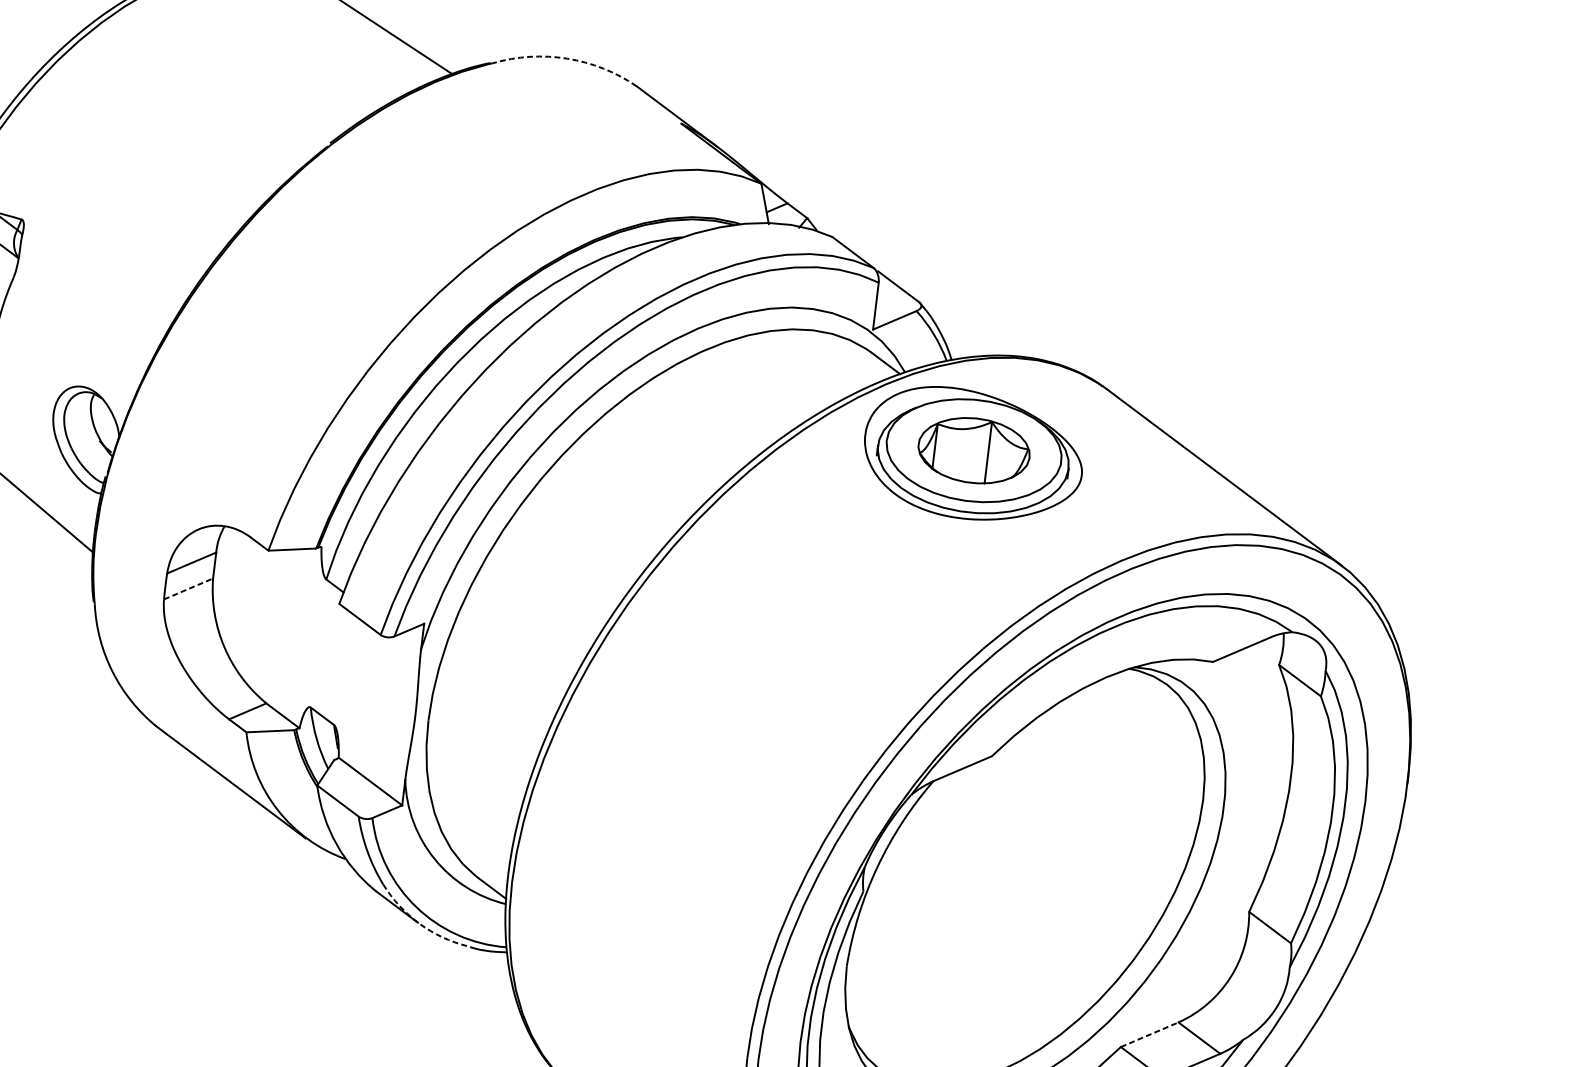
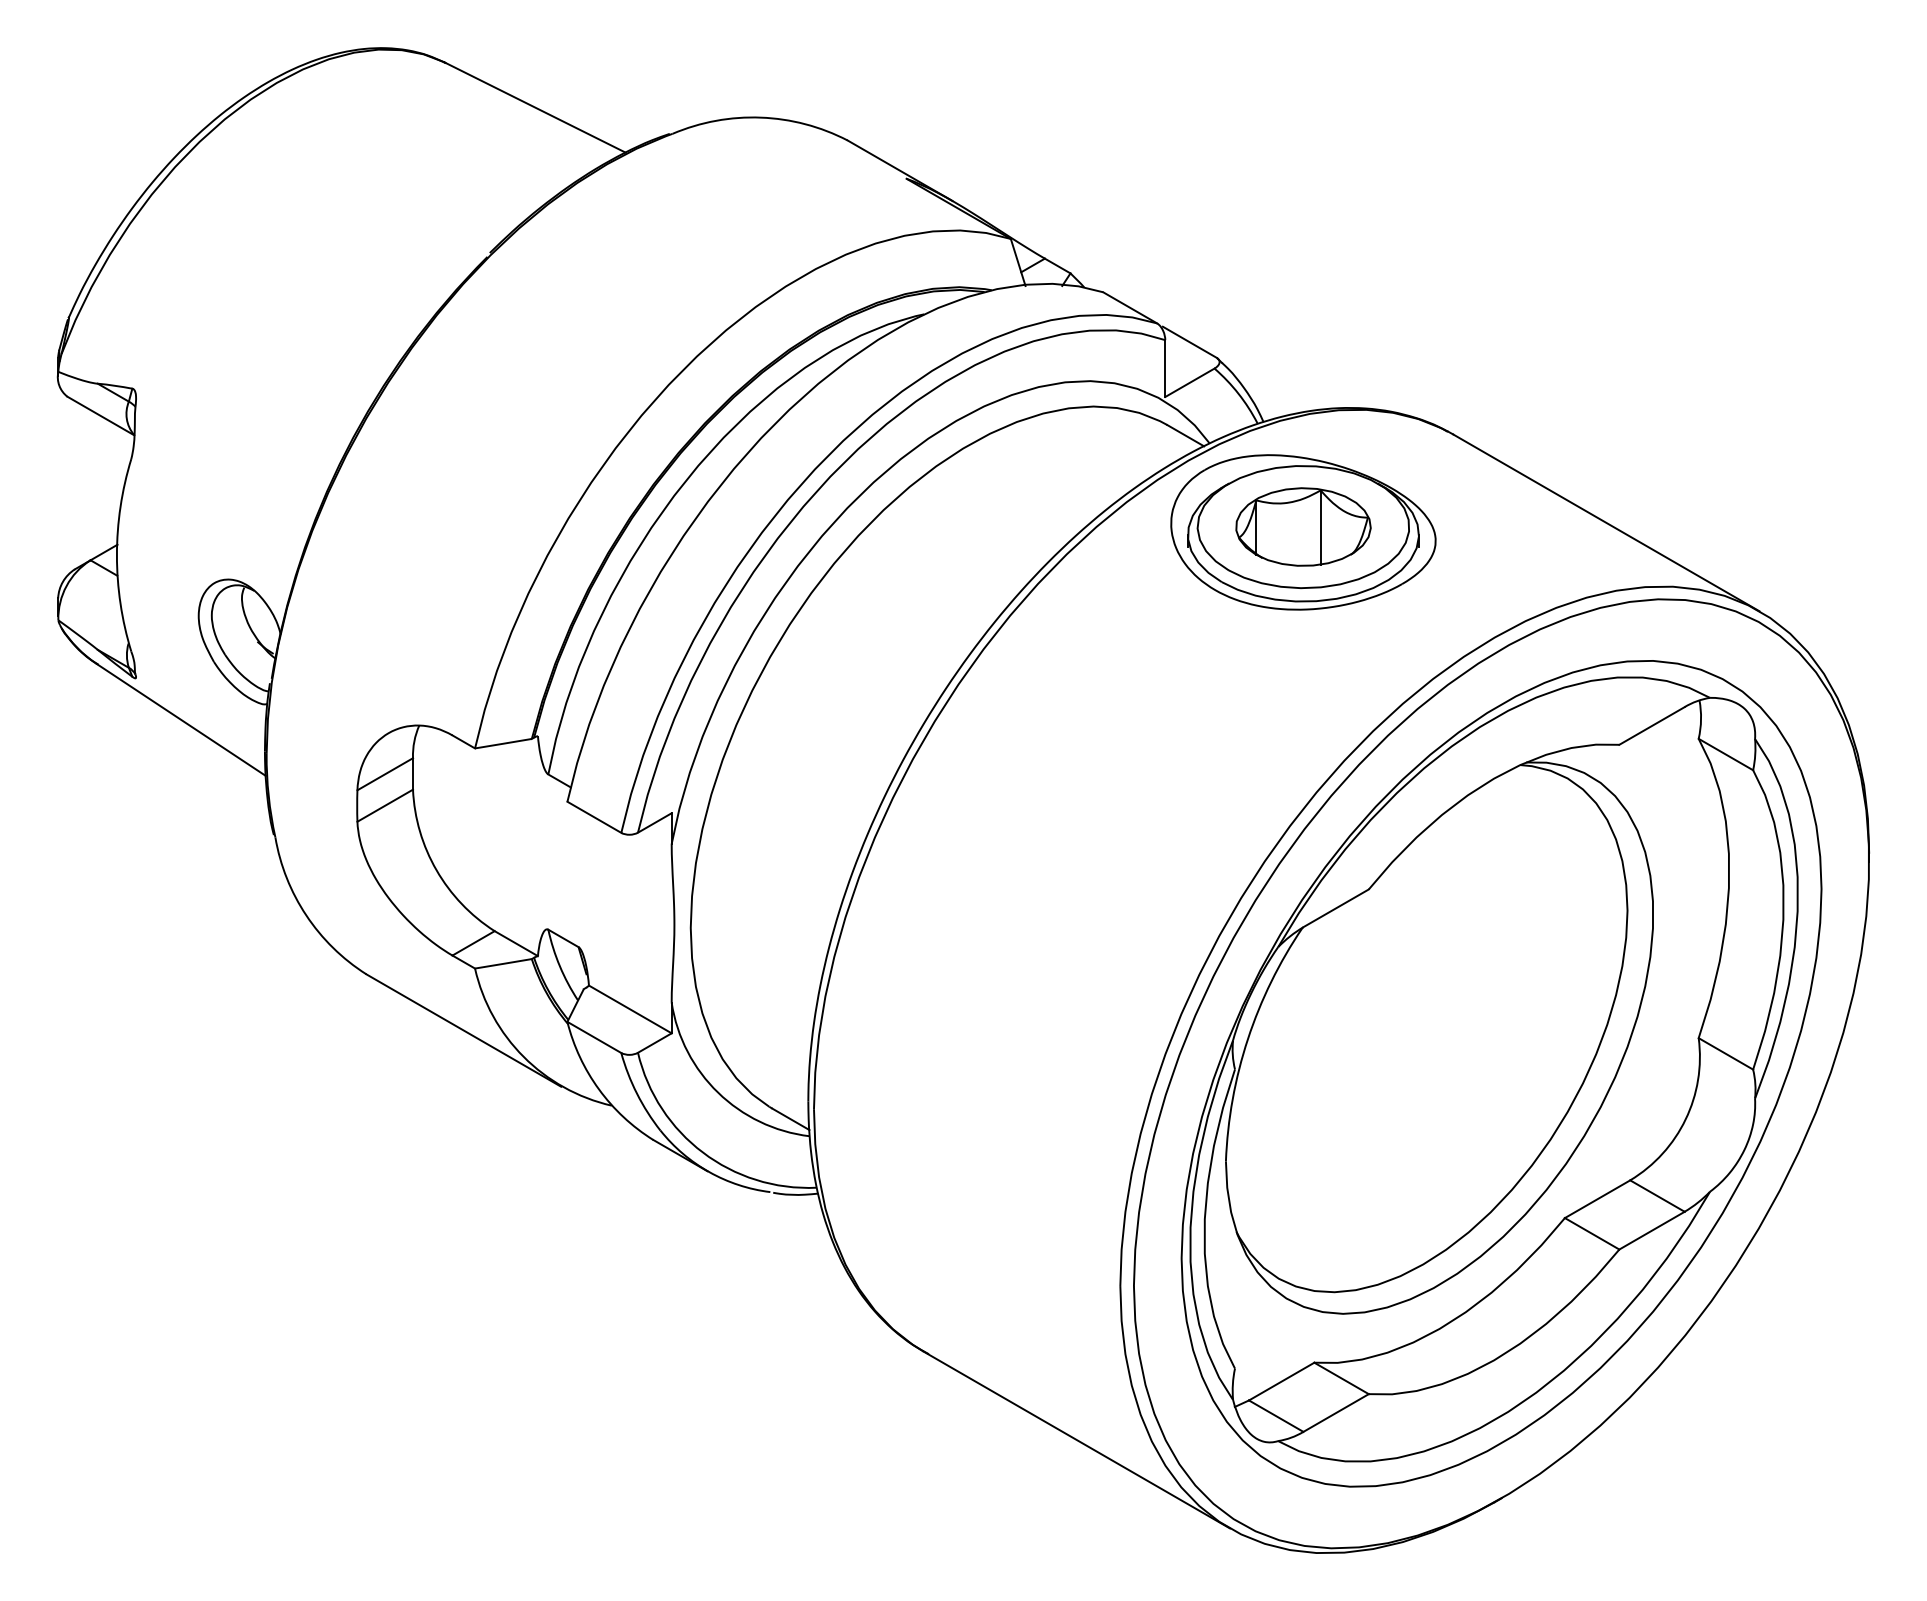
arc: (566, 58) -> (760, 117), dashed -> solid
line: (188, 588) -> (385, 805), dashed -> solid
arc: (419, 924) -> (709, 1172), dashed -> solid
line: (1149, 1034) -> (1597, 1199), dashed -> solid

